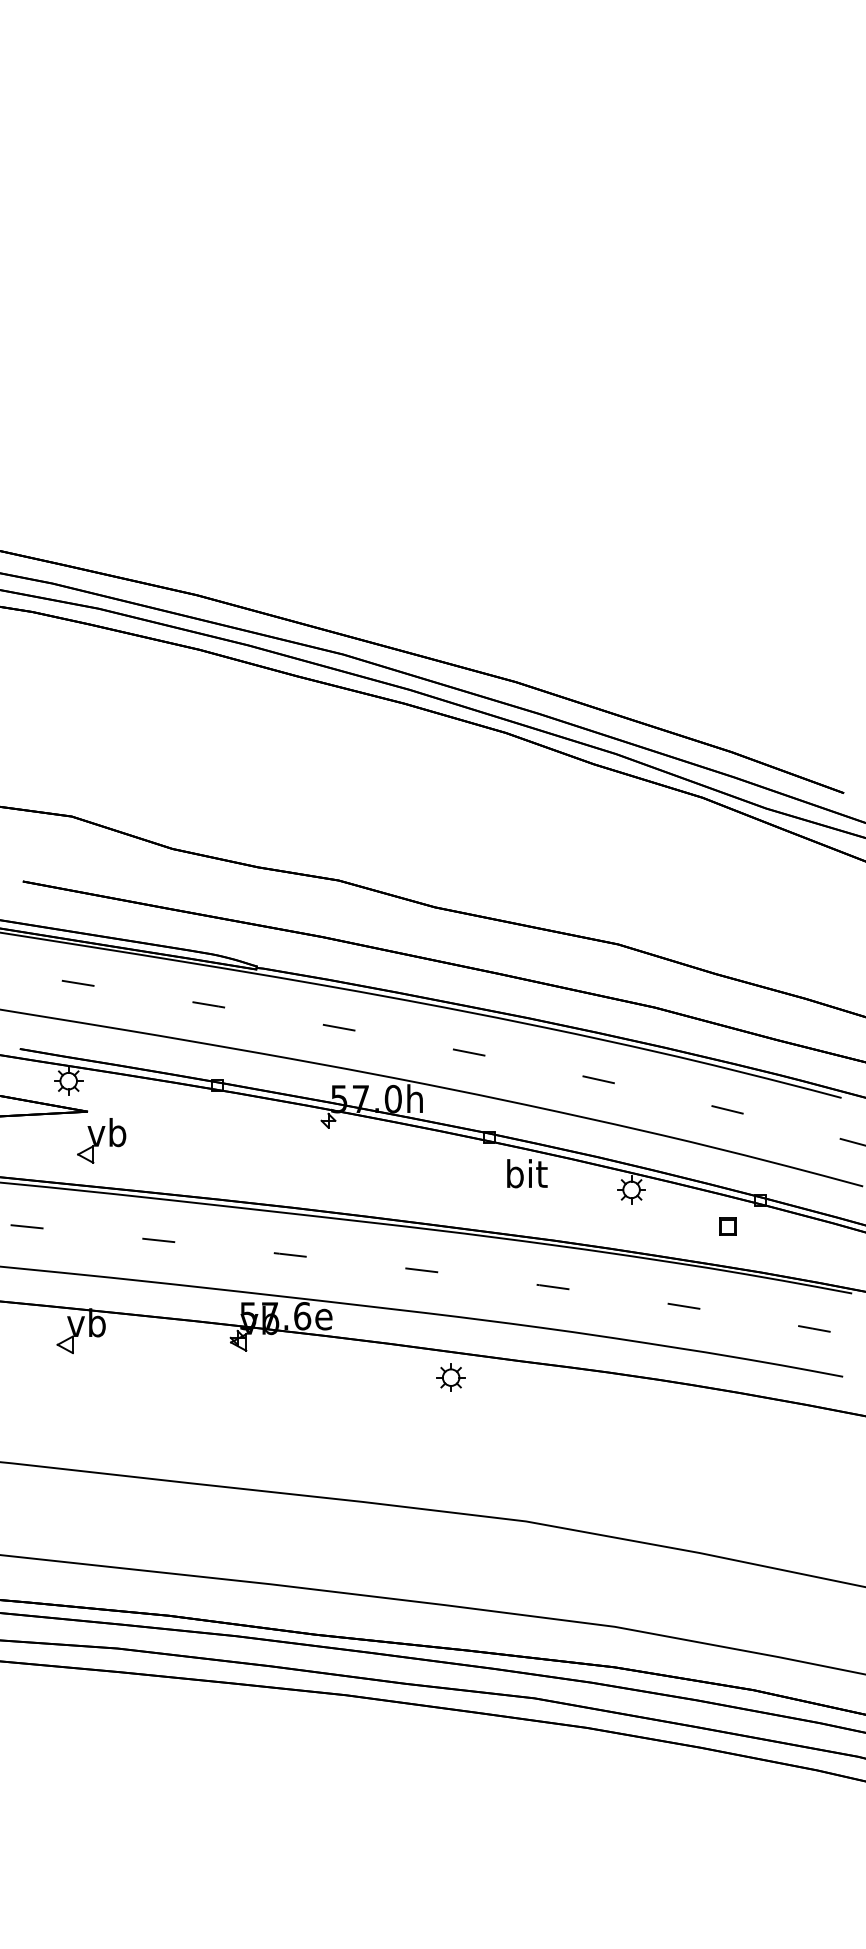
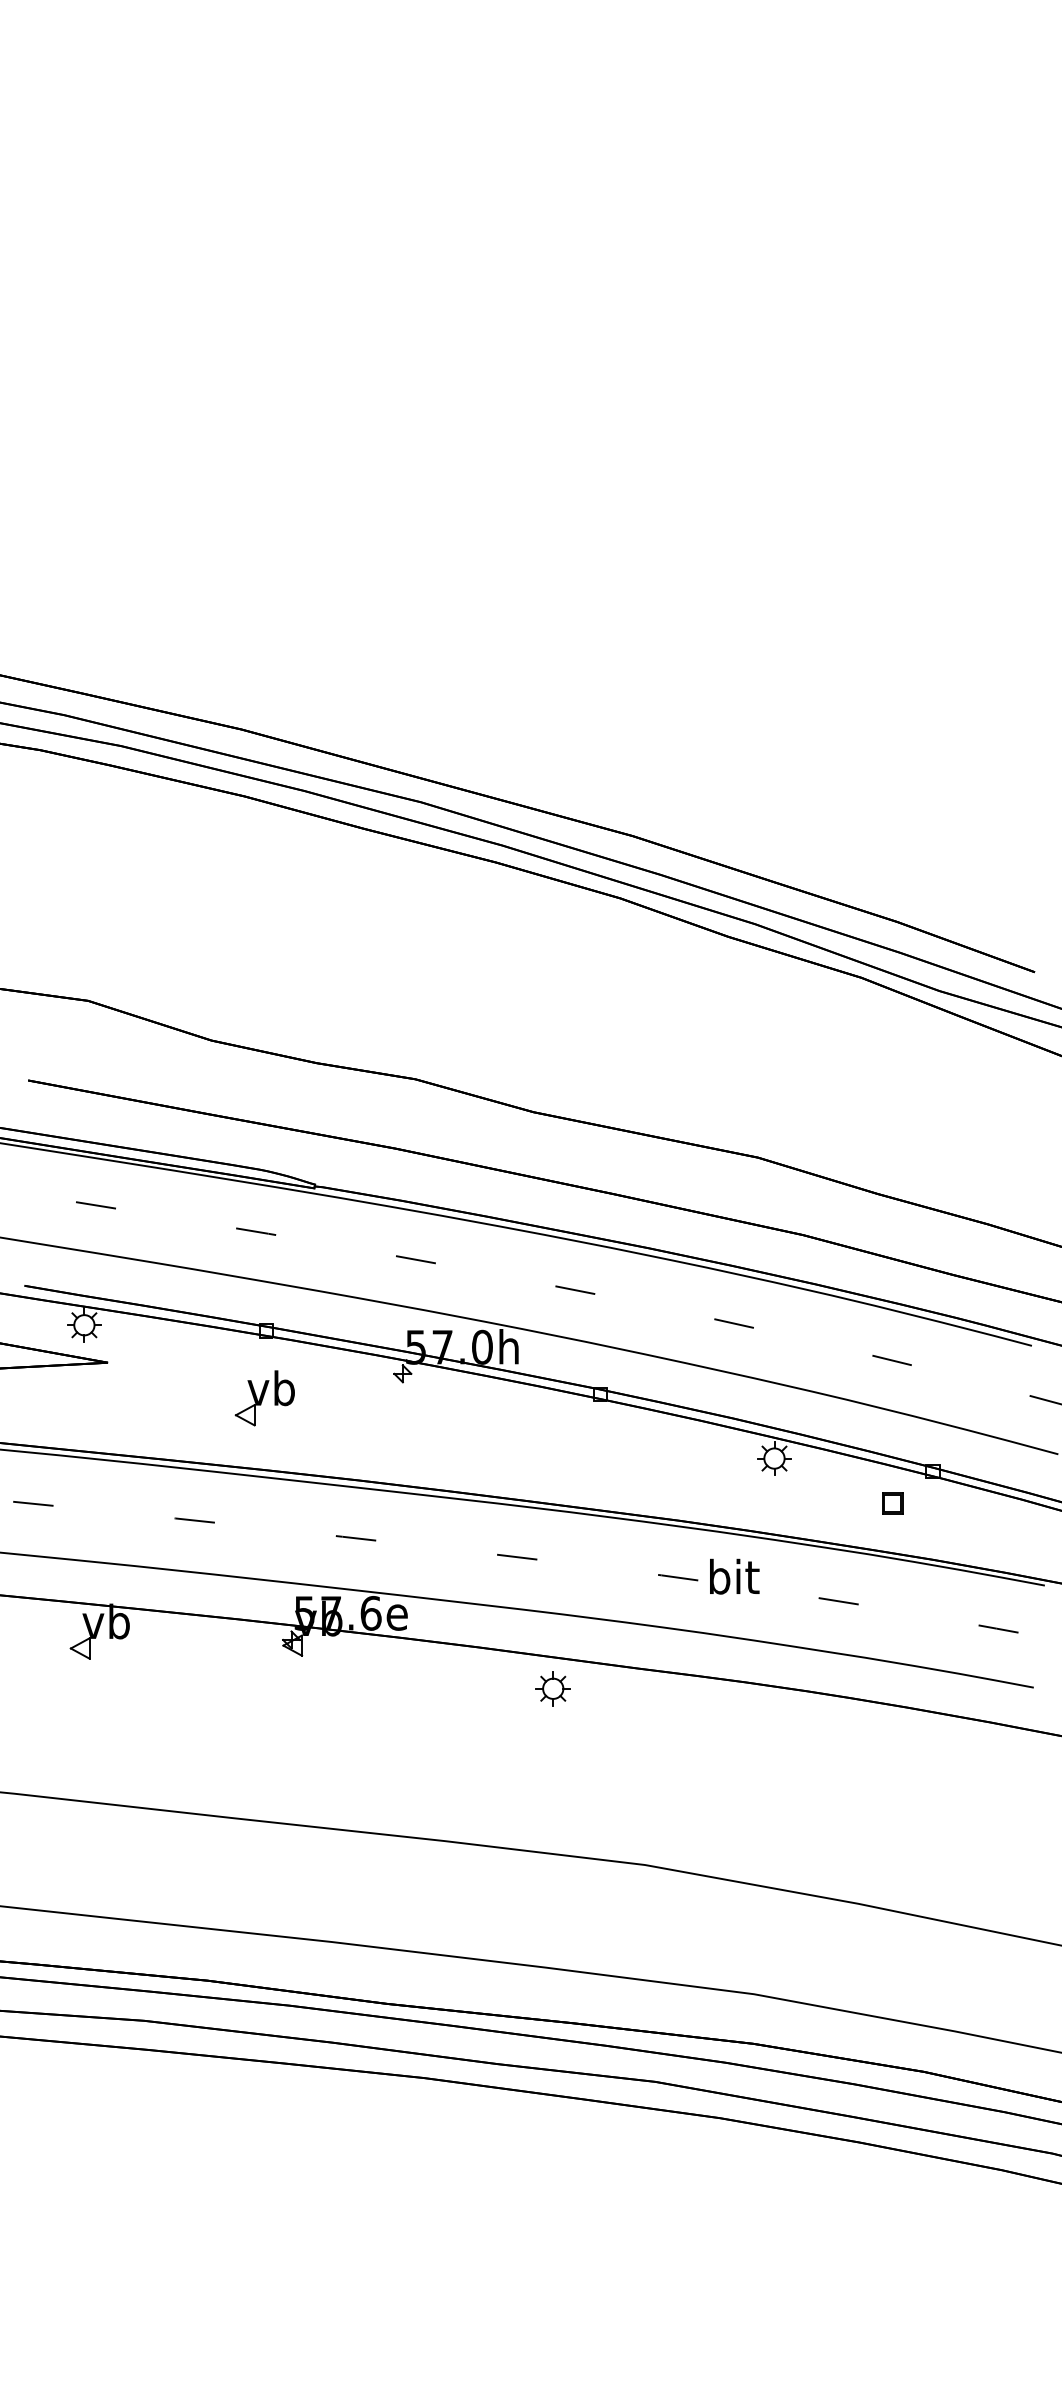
part: (101, 1140) -> (264, 1398), moved
text: (527, 1173) -> (734, 1576), moved

